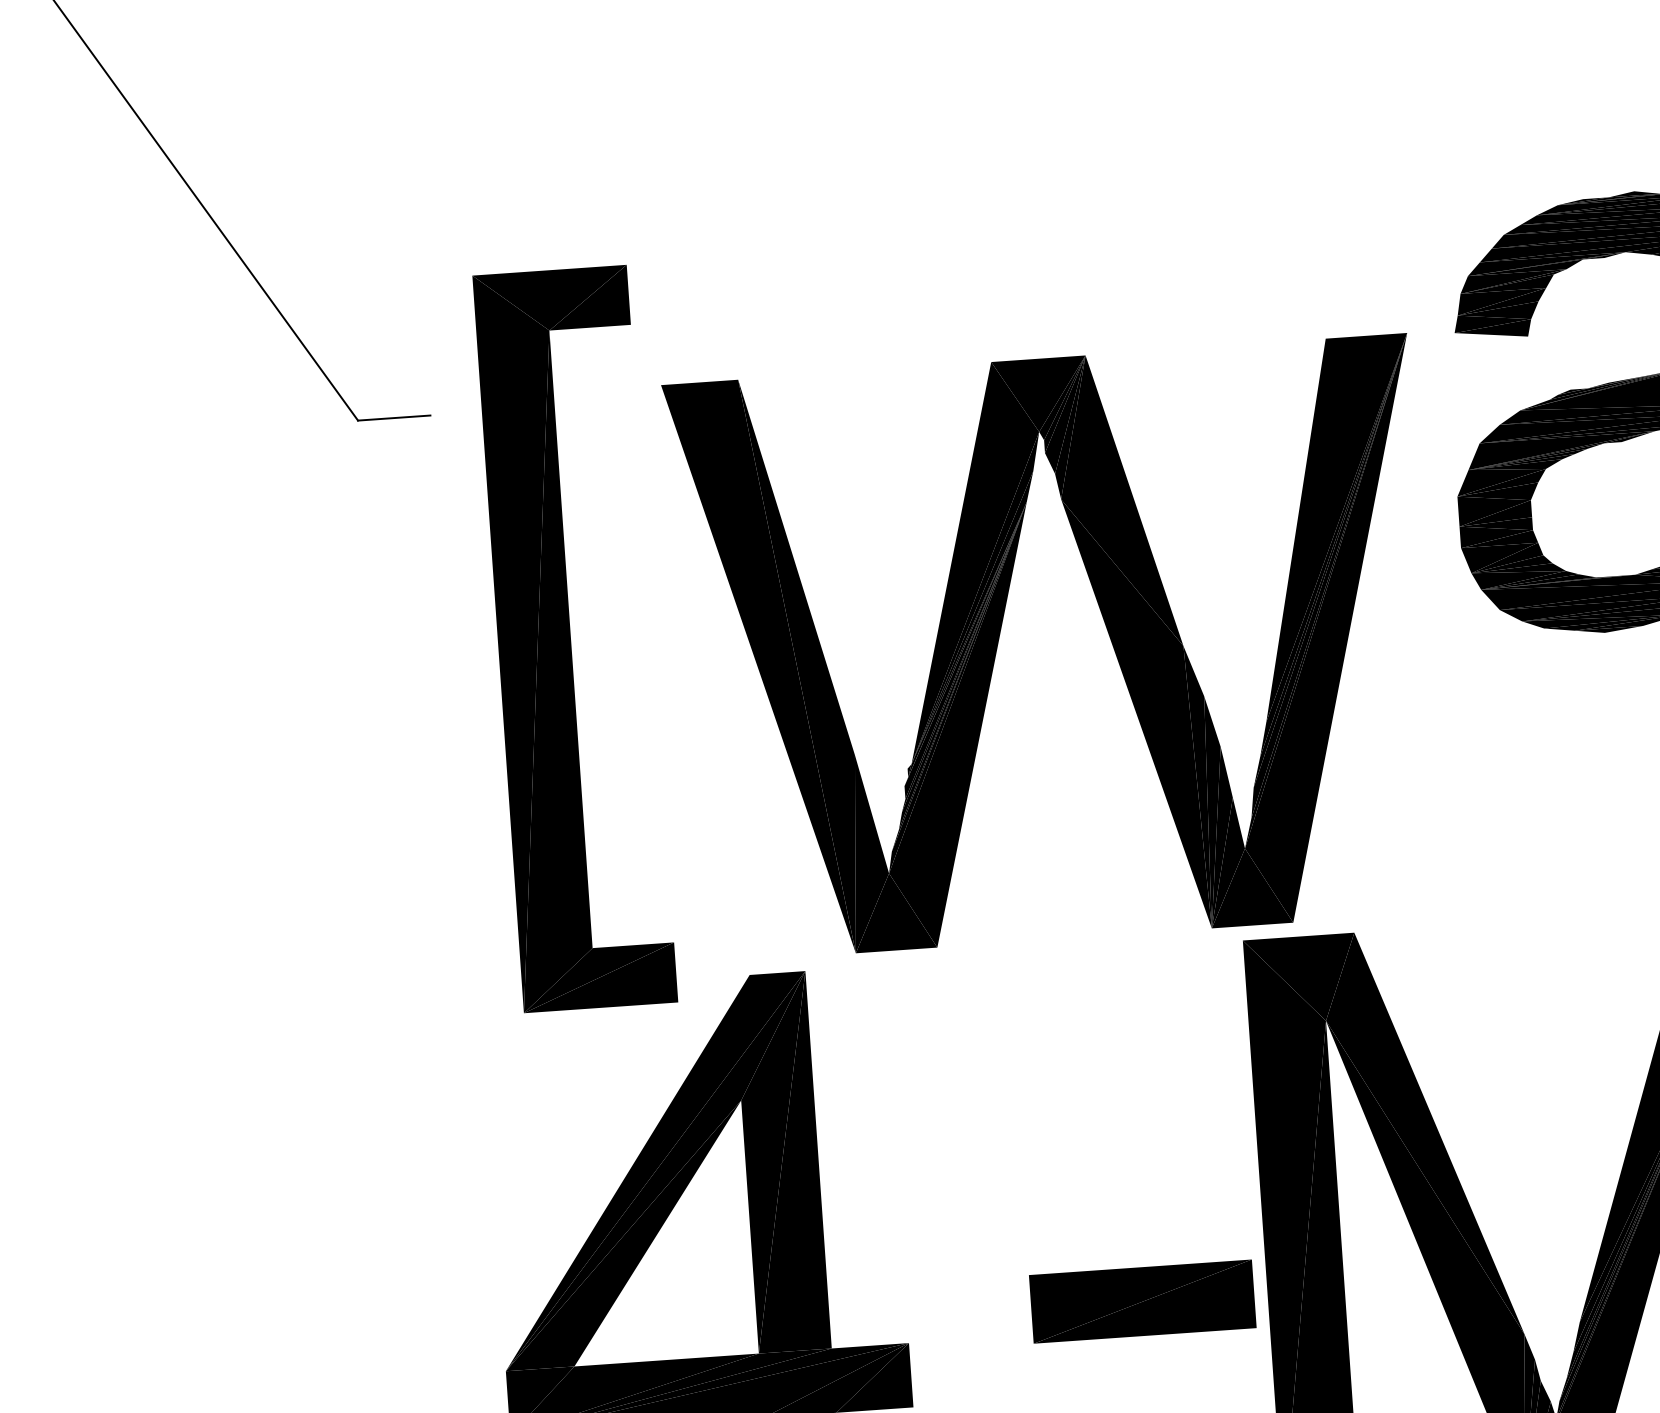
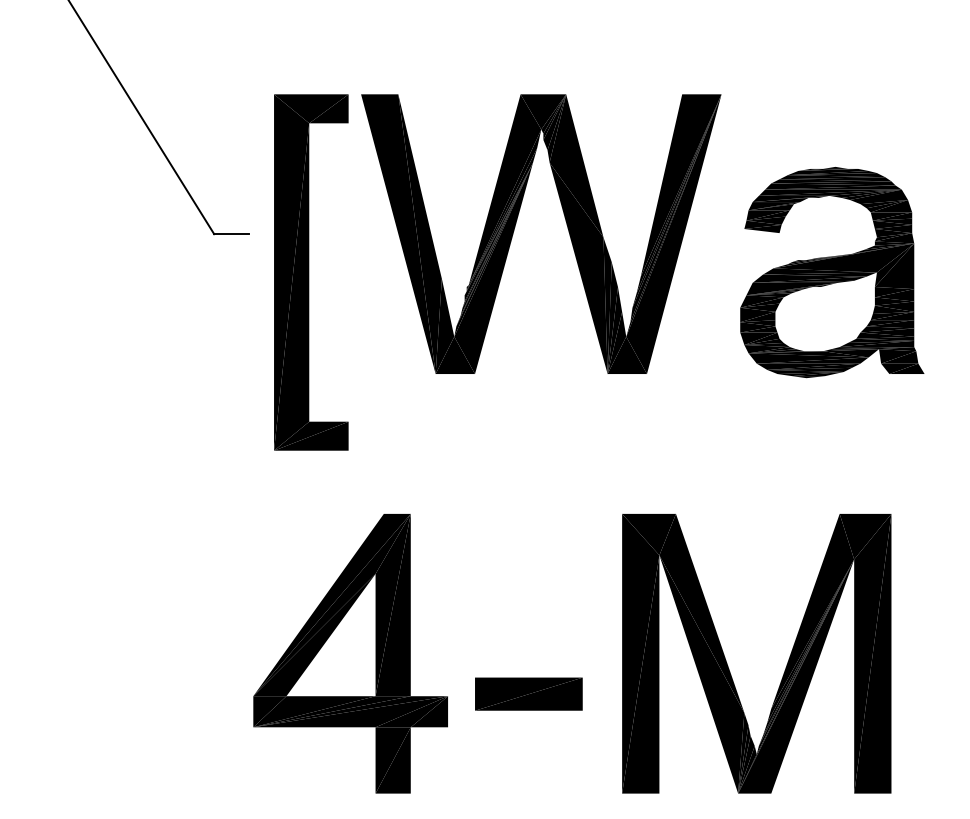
part: (1105, 626) -> (566, 225), moved
part: (575, 638) -> (311, 272), moved
part: (1141, 1300) -> (528, 693), moved

